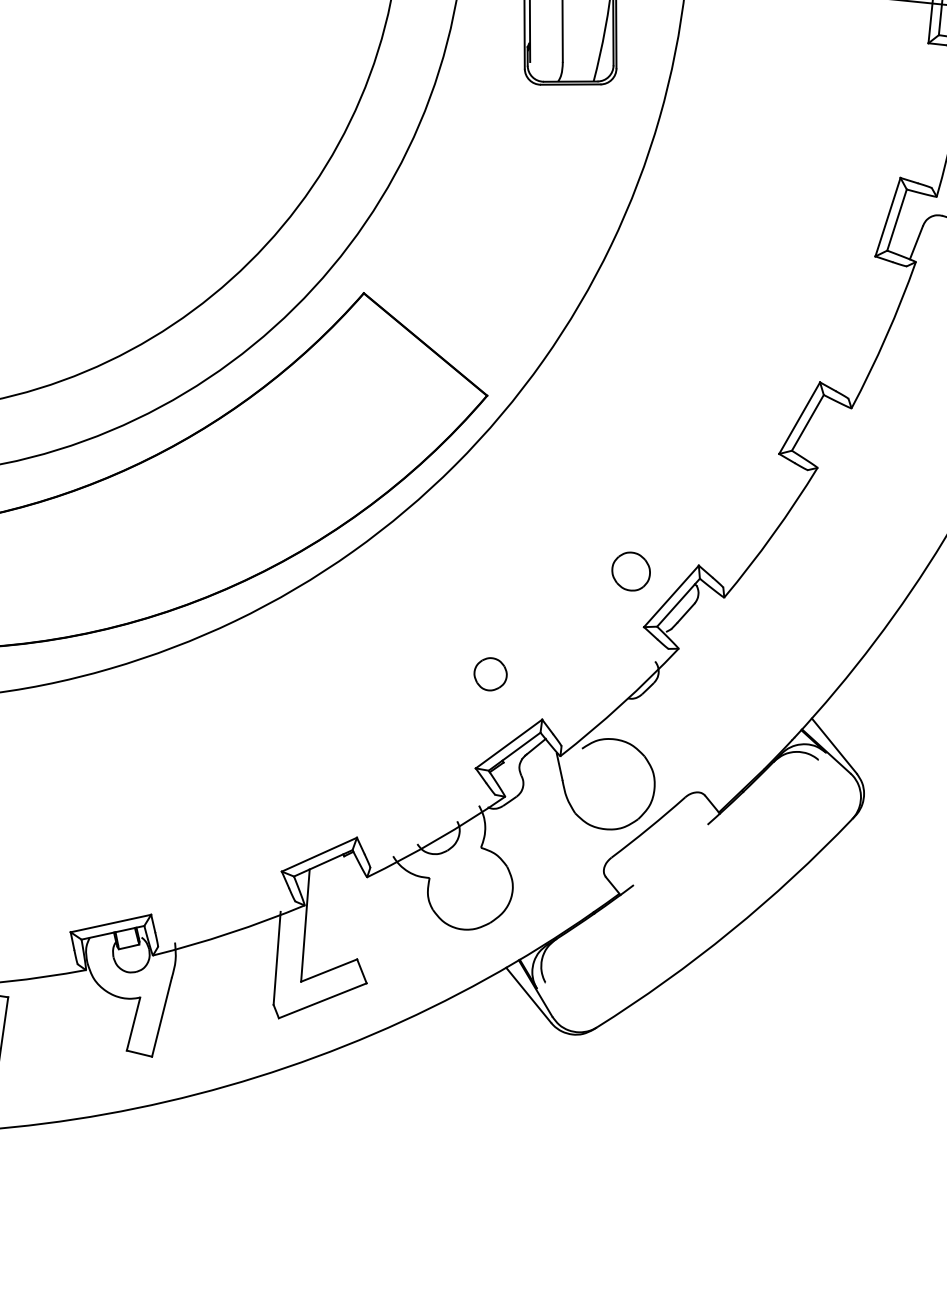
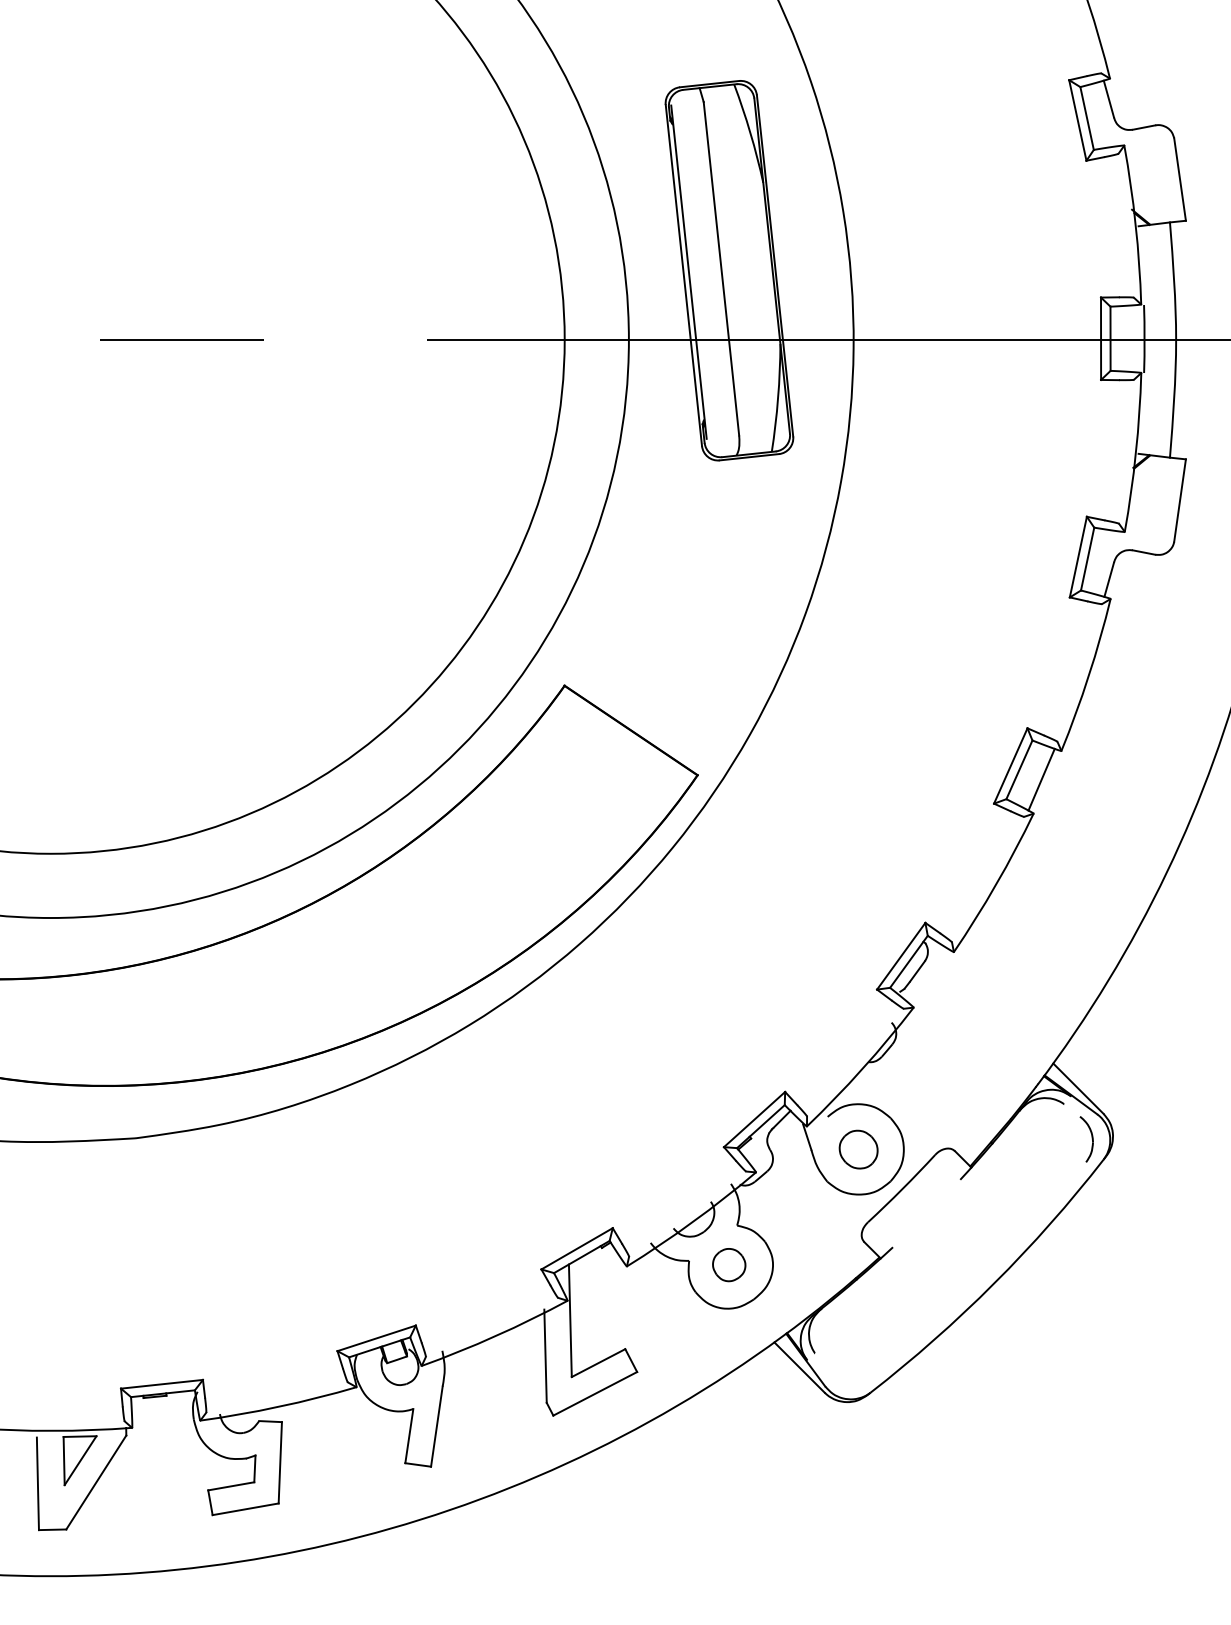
line: (828, 434) -> (1041, 779), added
part: (631, 571) -> (858, 1149), moved
part: (490, 674) -> (729, 1265), moved
part: (837, 797) -> (1086, 1139), added

